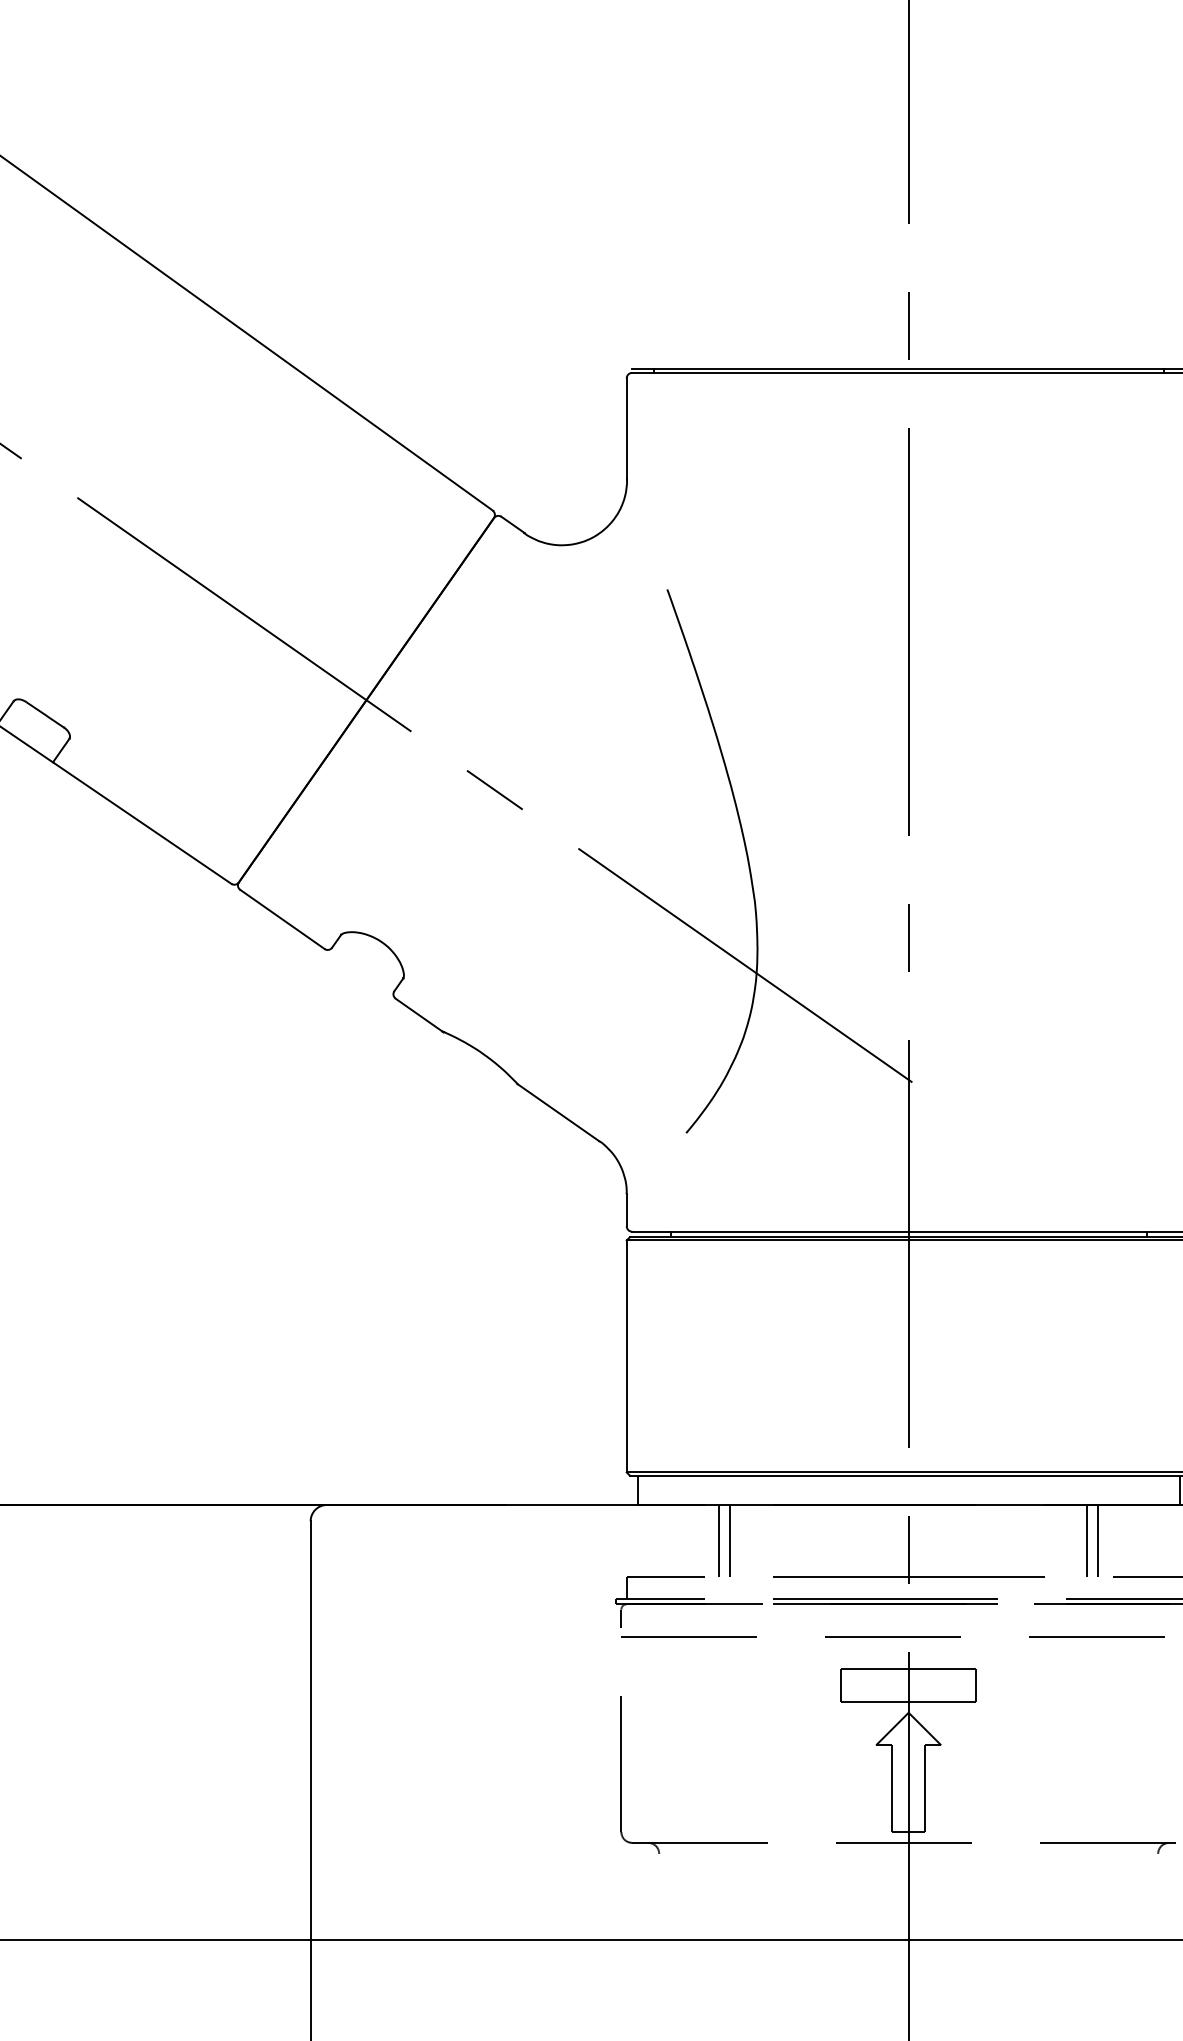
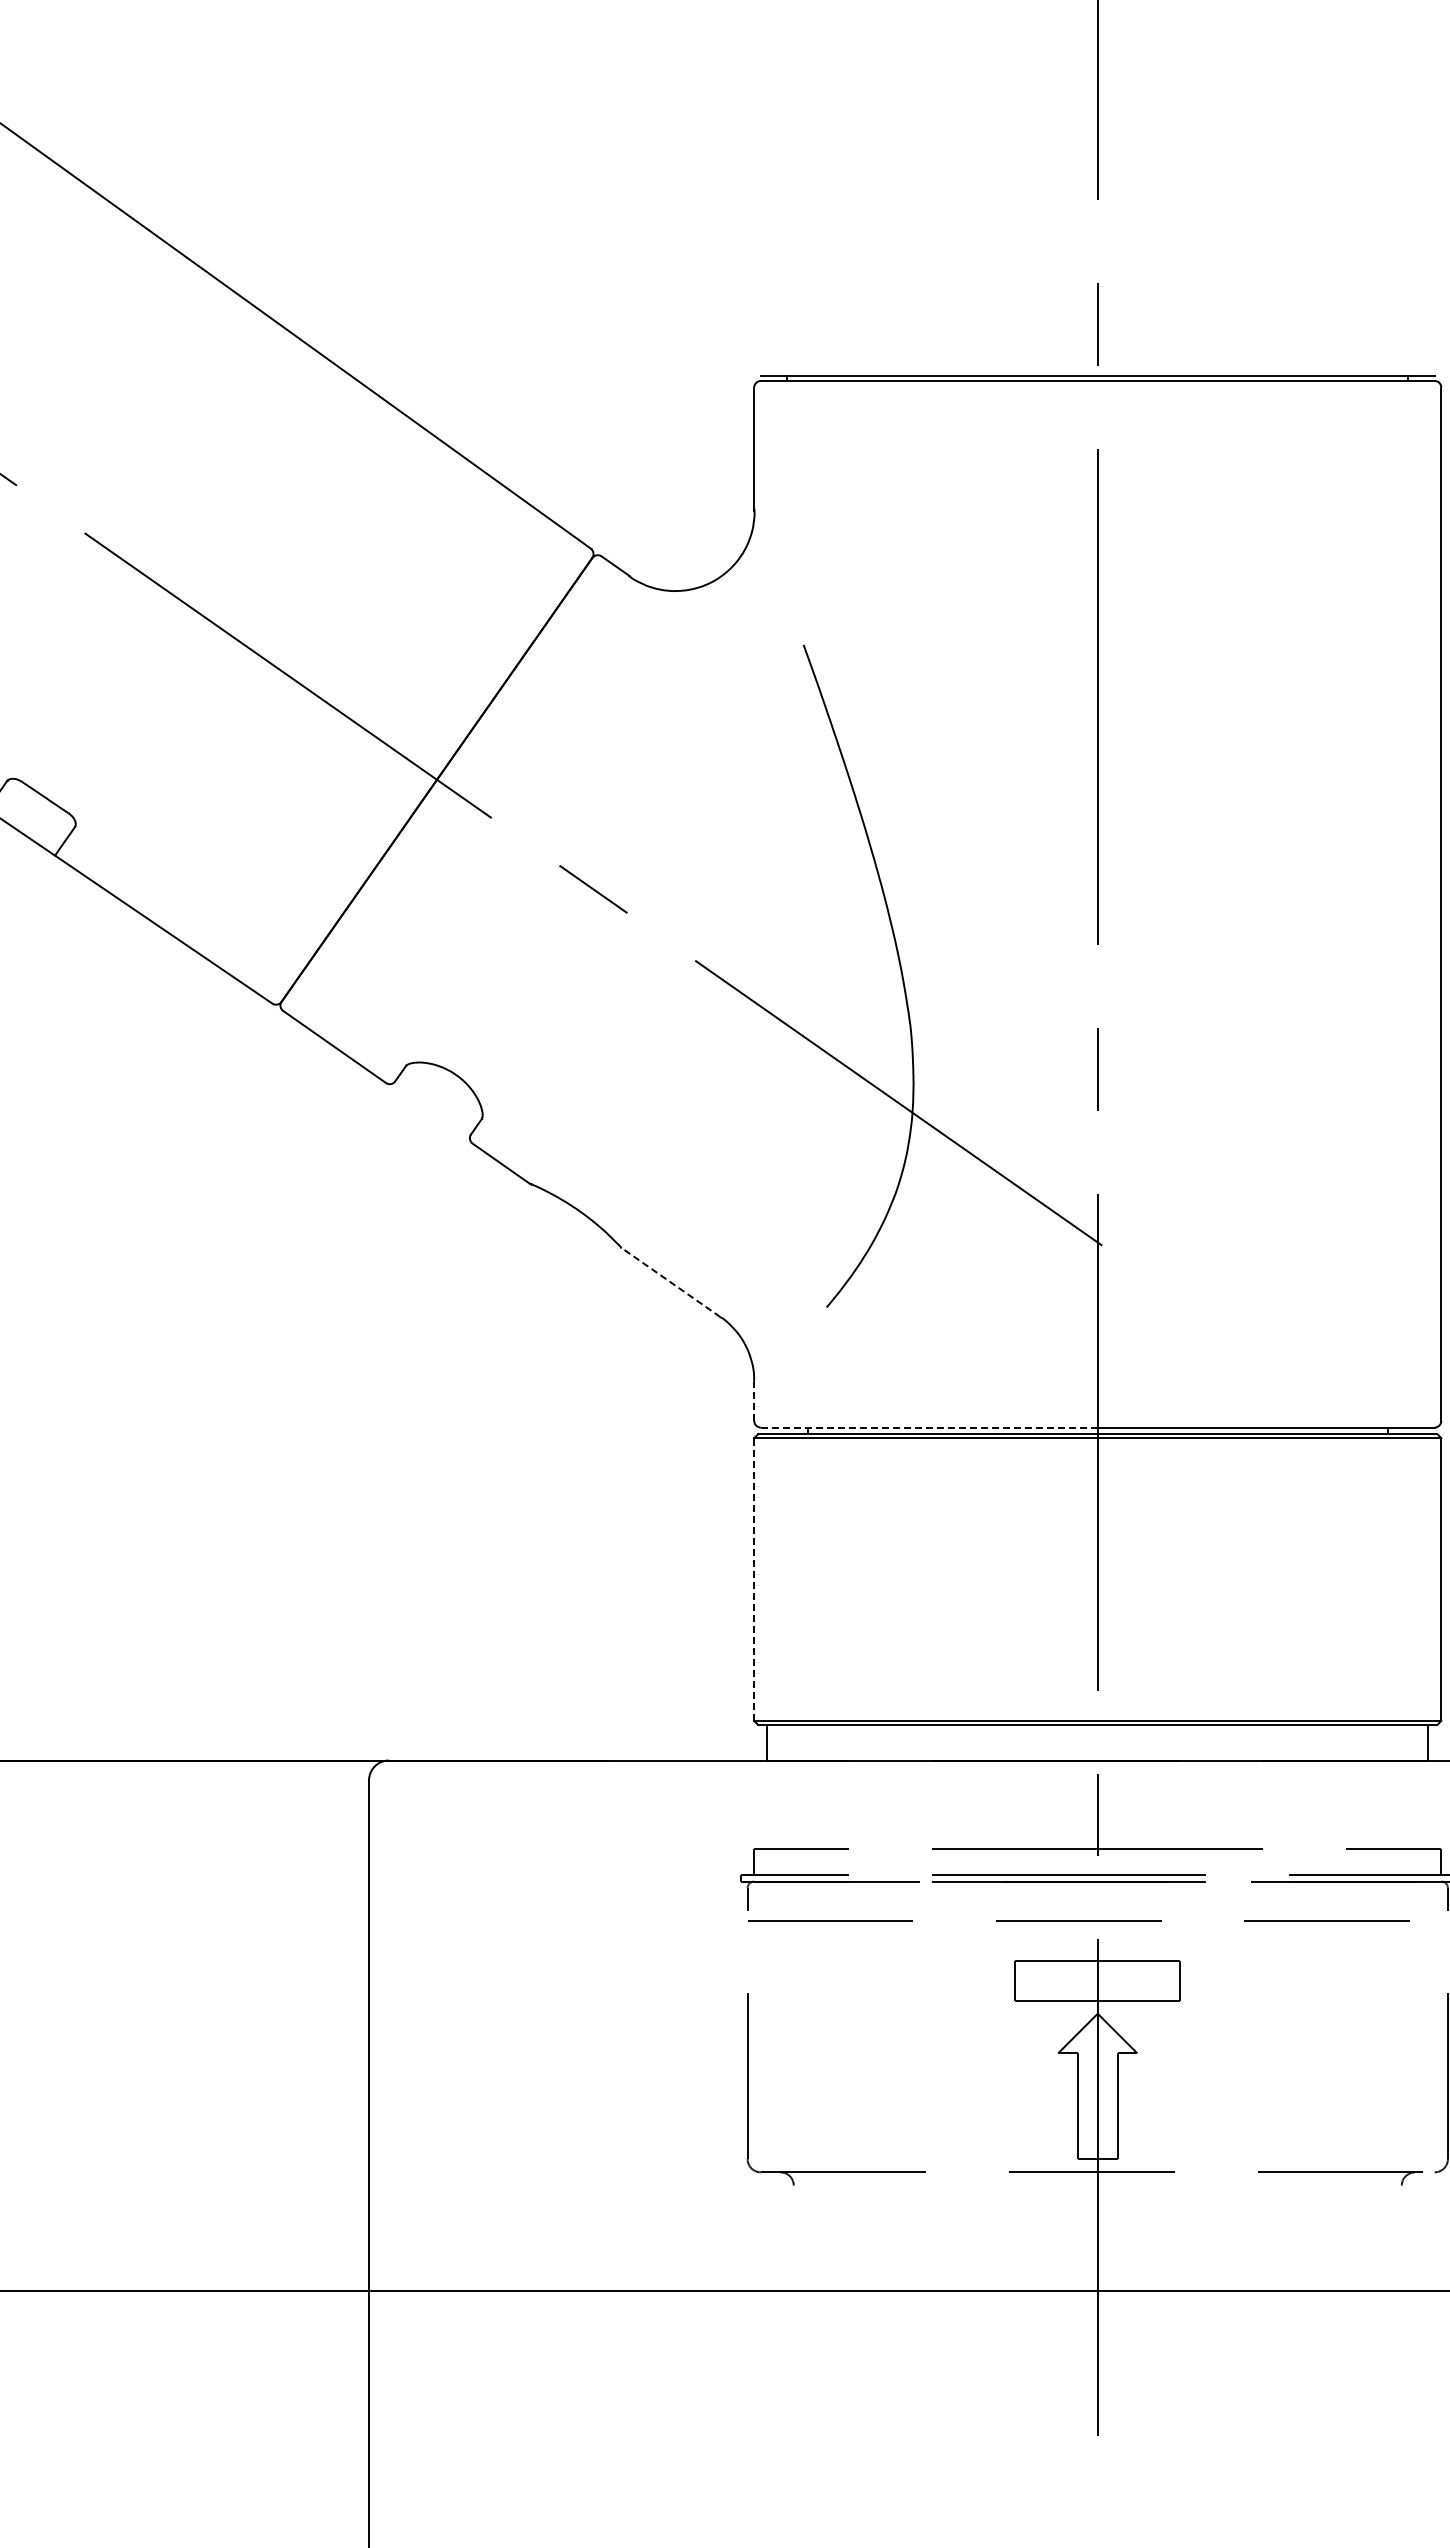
line: (558, 1112) -> (670, 1282), solid -> dashed
line: (626, 1210) -> (754, 1401), solid -> dashed
line: (769, 1231) -> (928, 1427), solid -> dashed
line: (626, 1356) -> (754, 1579), solid -> dashed
line: (718, 1541) -> (866, 1804), removed
line: (729, 1541) -> (879, 1804), removed
line: (1087, 1541) -> (1315, 1804), removed
line: (1098, 1541) -> (1328, 1804), removed

